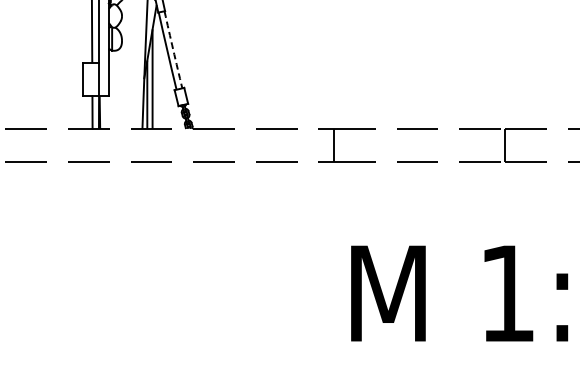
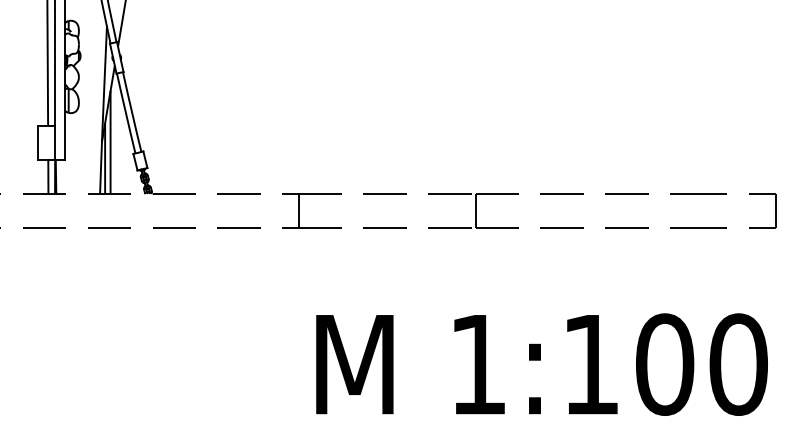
arc: (172, 50) -> (131, 112), dashed -> solid

